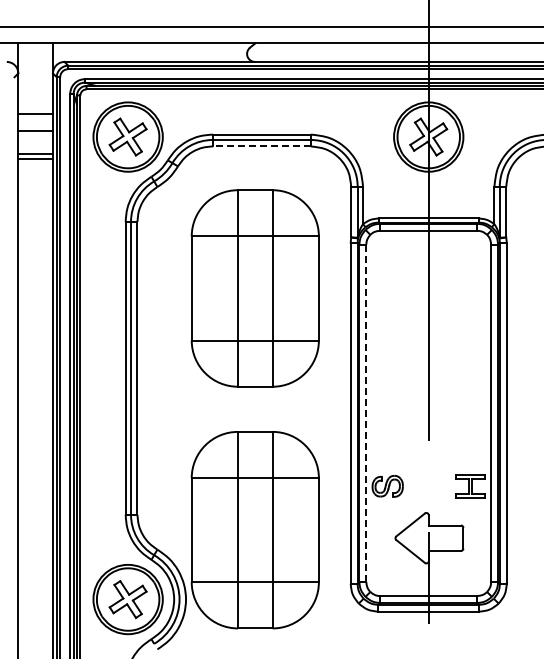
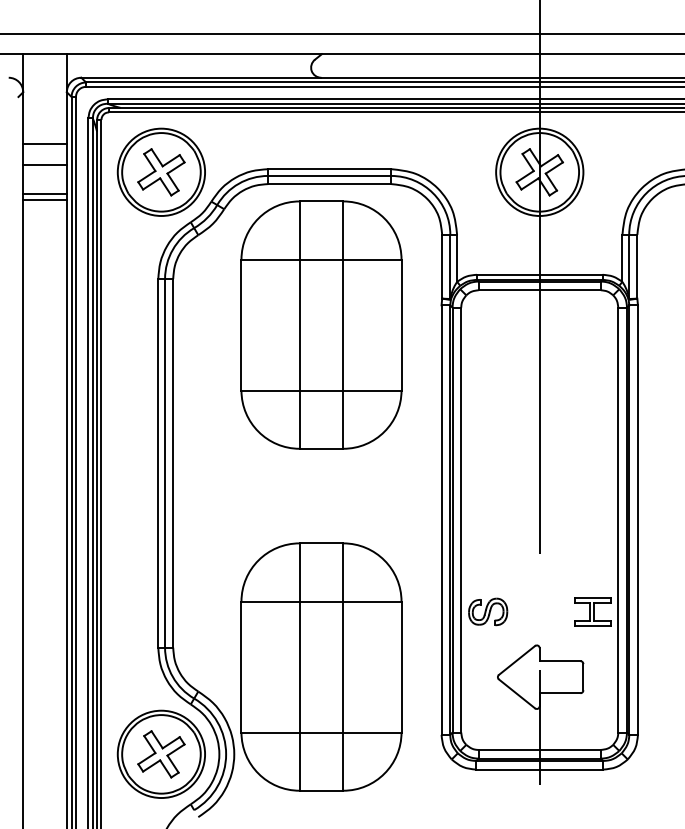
line: (261, 146) -> (329, 184), dashed -> solid
part: (254, 288) -> (320, 325), moved
line: (366, 413) -> (461, 520), dashed -> solid

